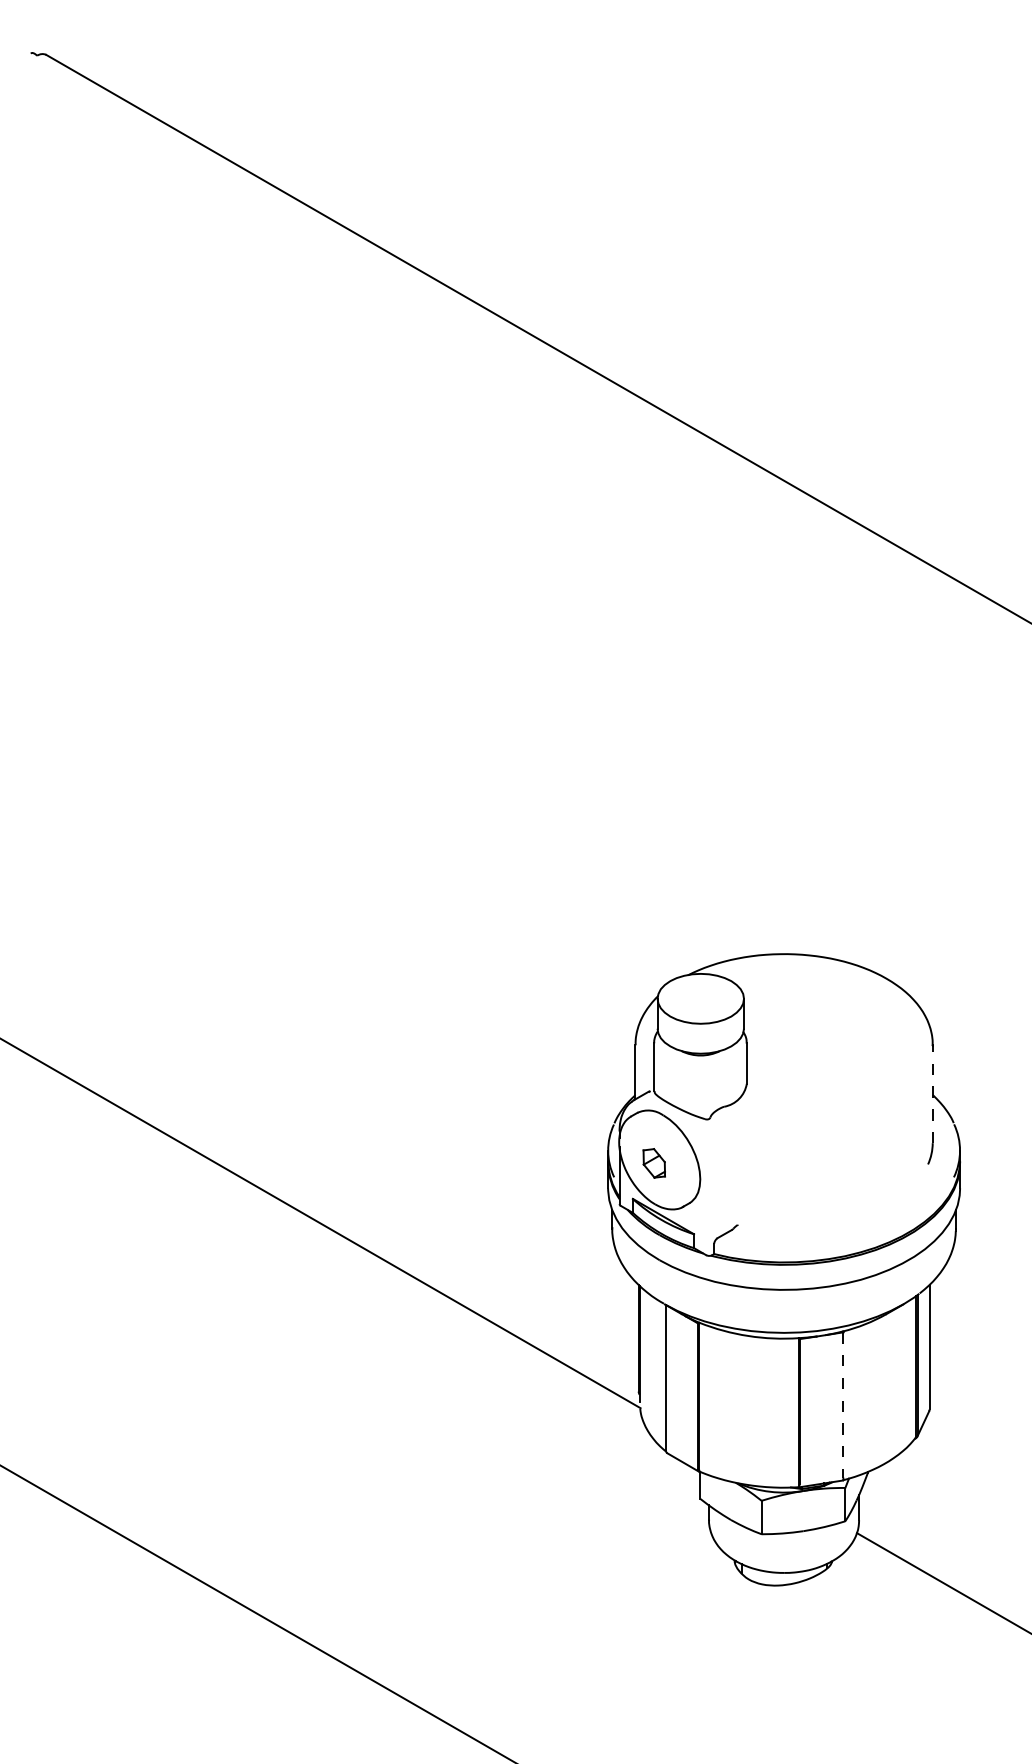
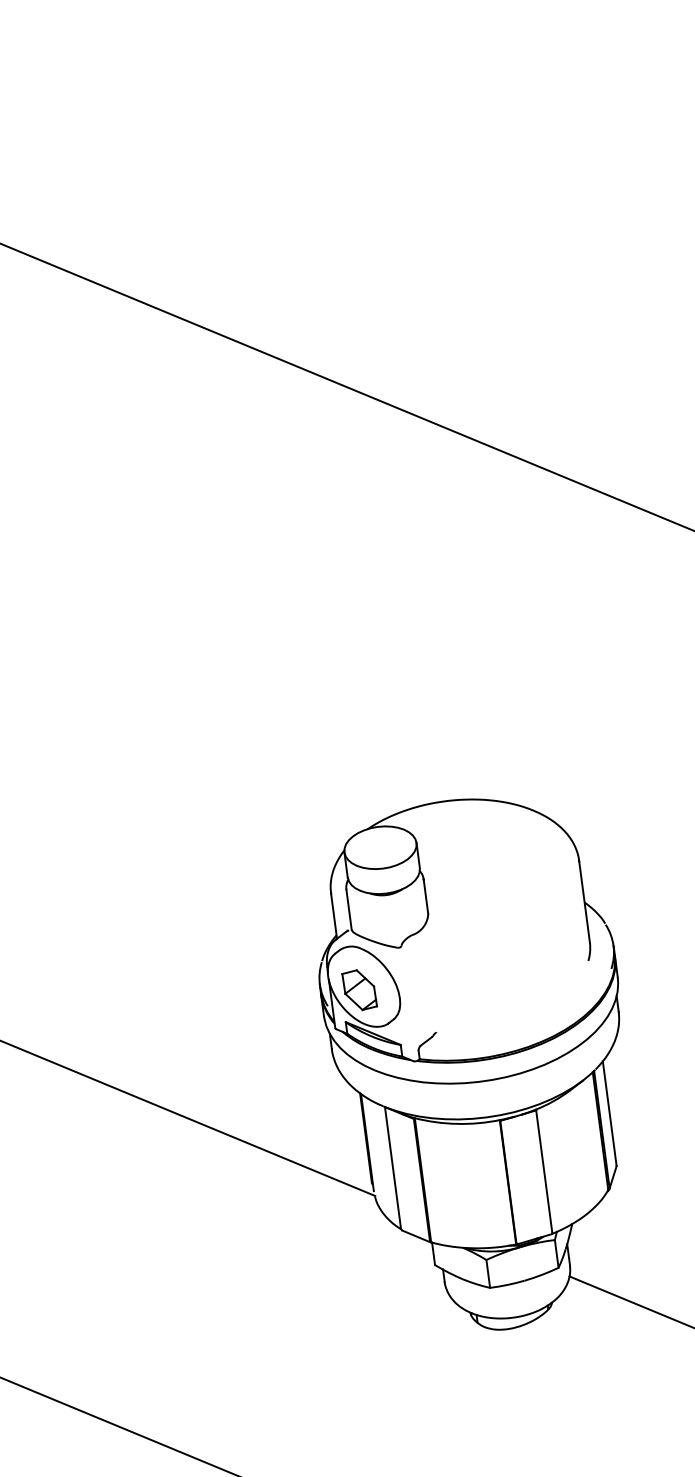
line: (932, 1093) -> (584, 901), dashed -> solid
part: (654, 1163) -> (359, 990), size x1.67
line: (843, 1404) -> (544, 1170), dashed -> solid

